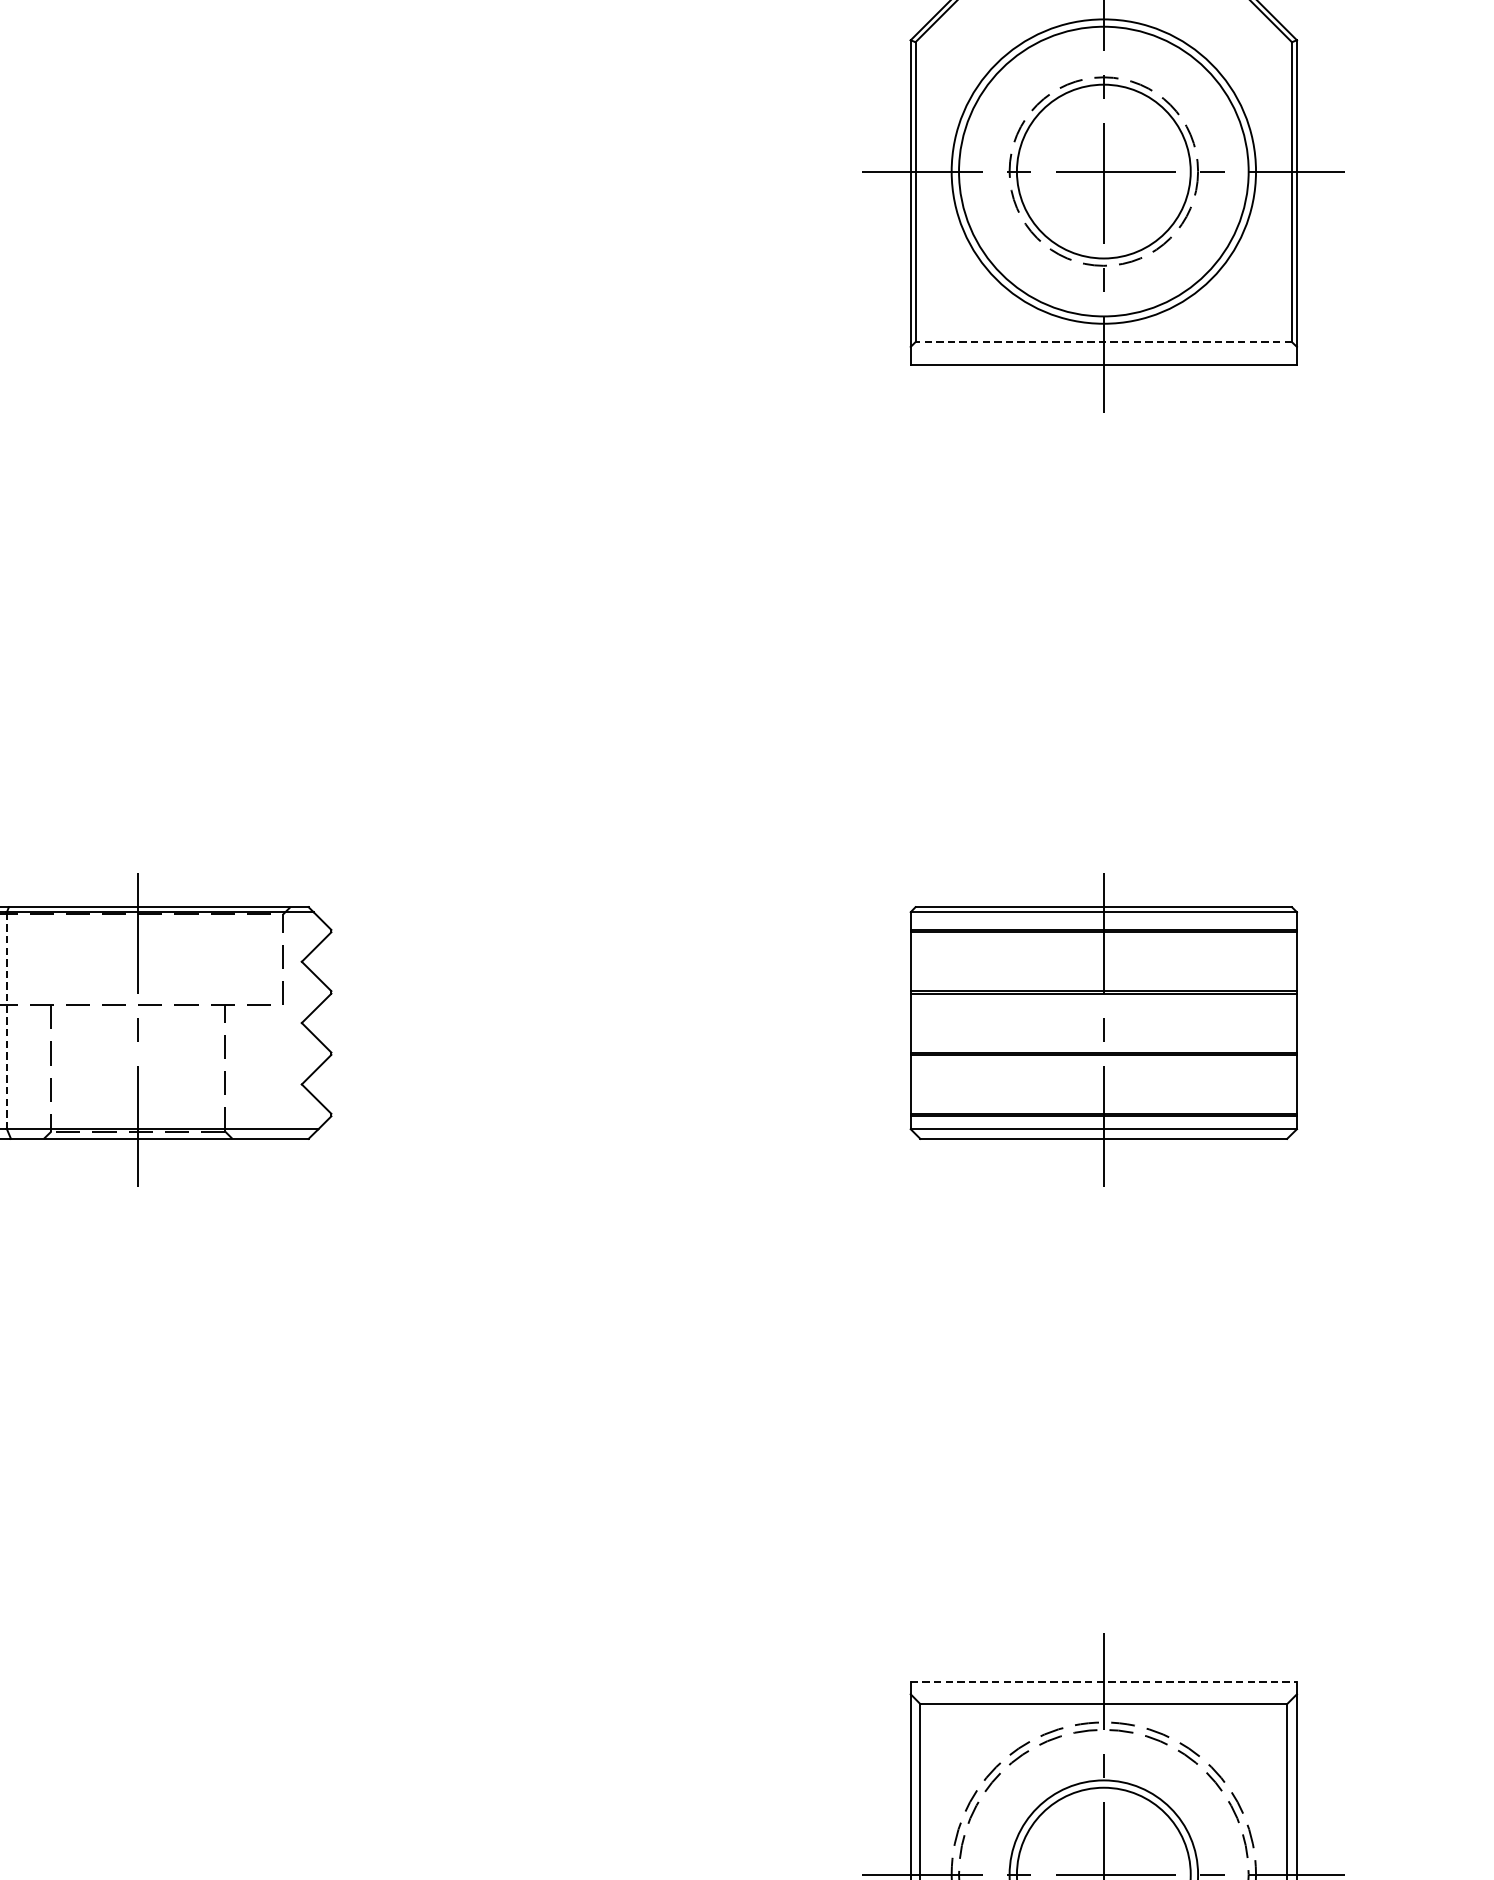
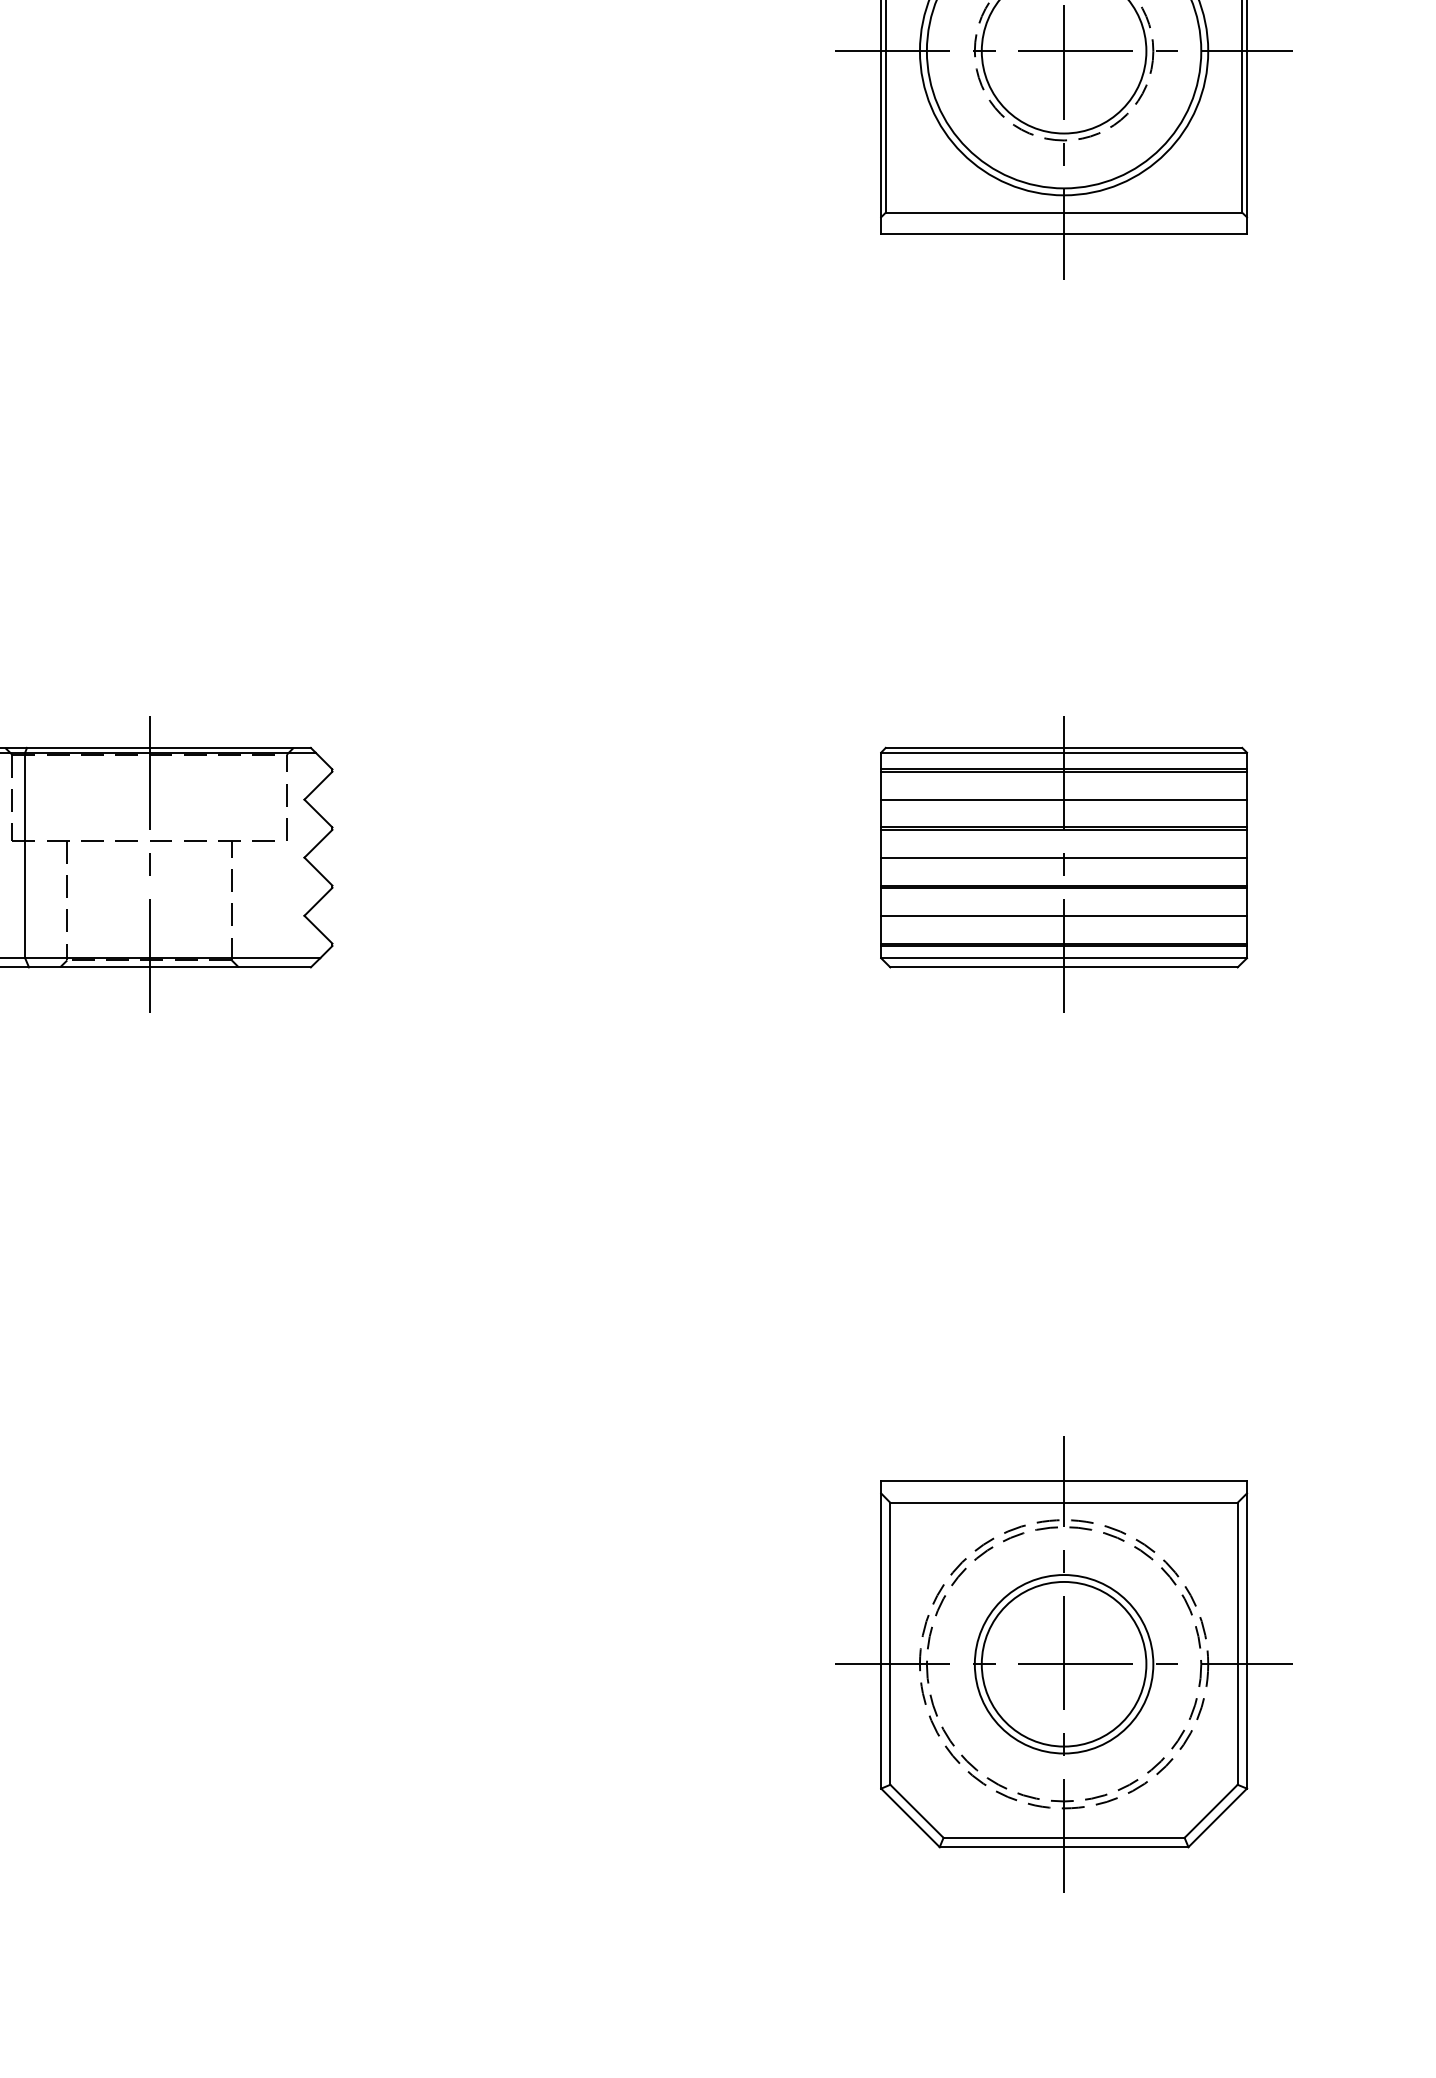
line: (1103, 341) -> (1063, 212), dashed -> solid
line: (1104, 961) -> (1064, 799), added
line: (7, 1020) -> (25, 855), dashed -> solid
line: (1104, 1022) -> (1064, 857), added
line: (1104, 1084) -> (1064, 915), added
line: (1104, 1681) -> (1064, 1481), dashed -> solid

